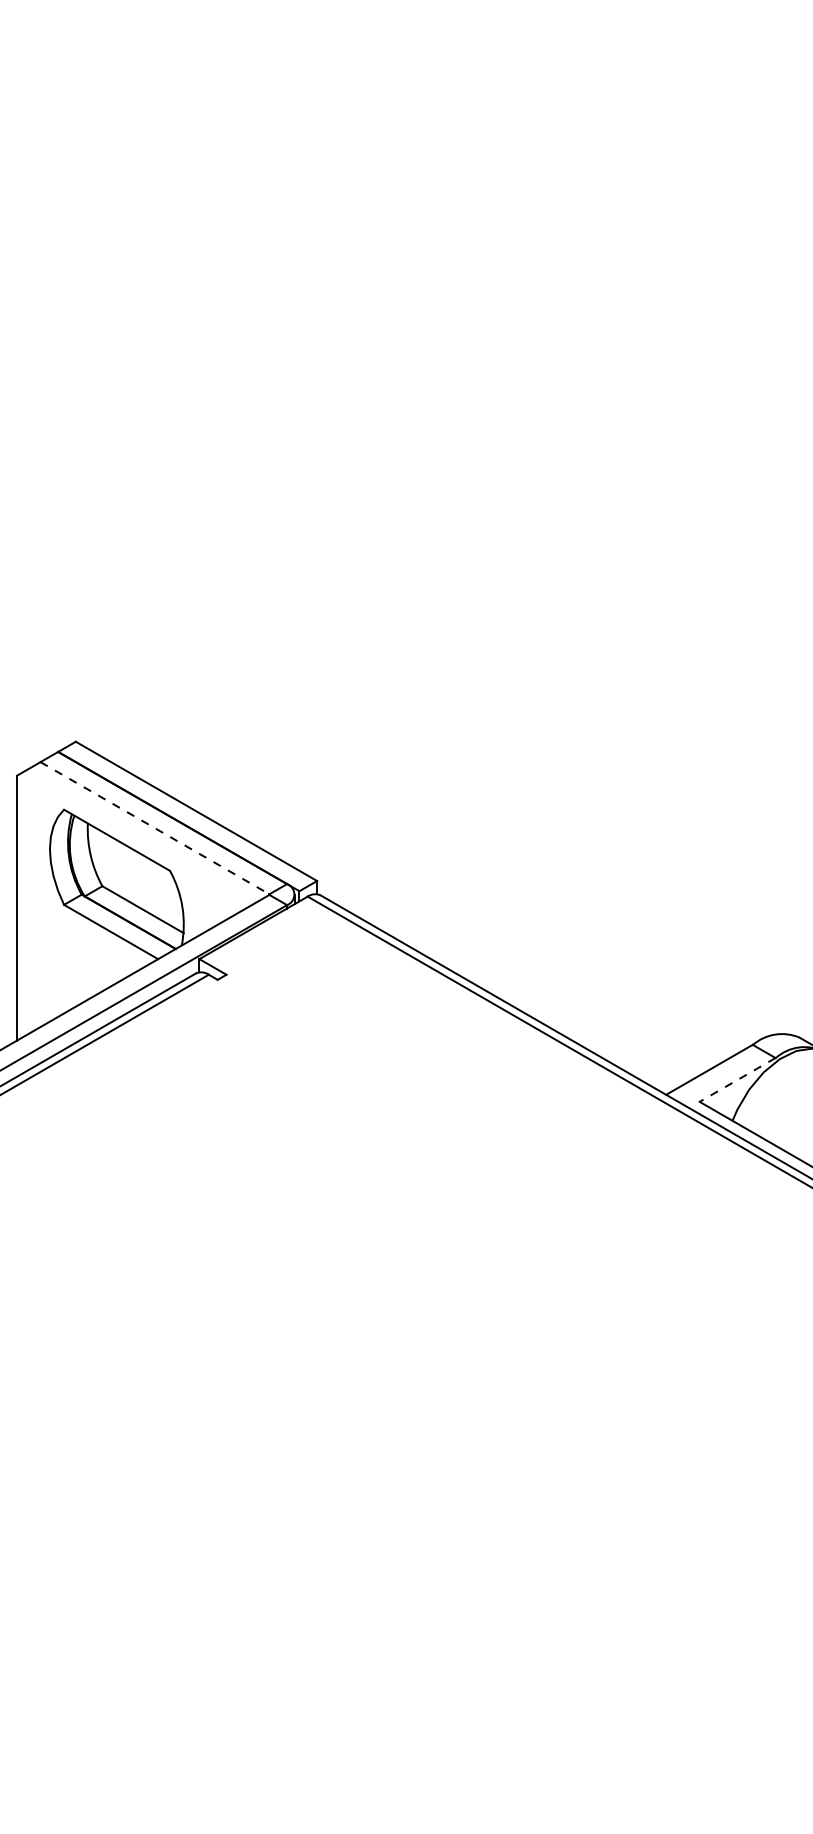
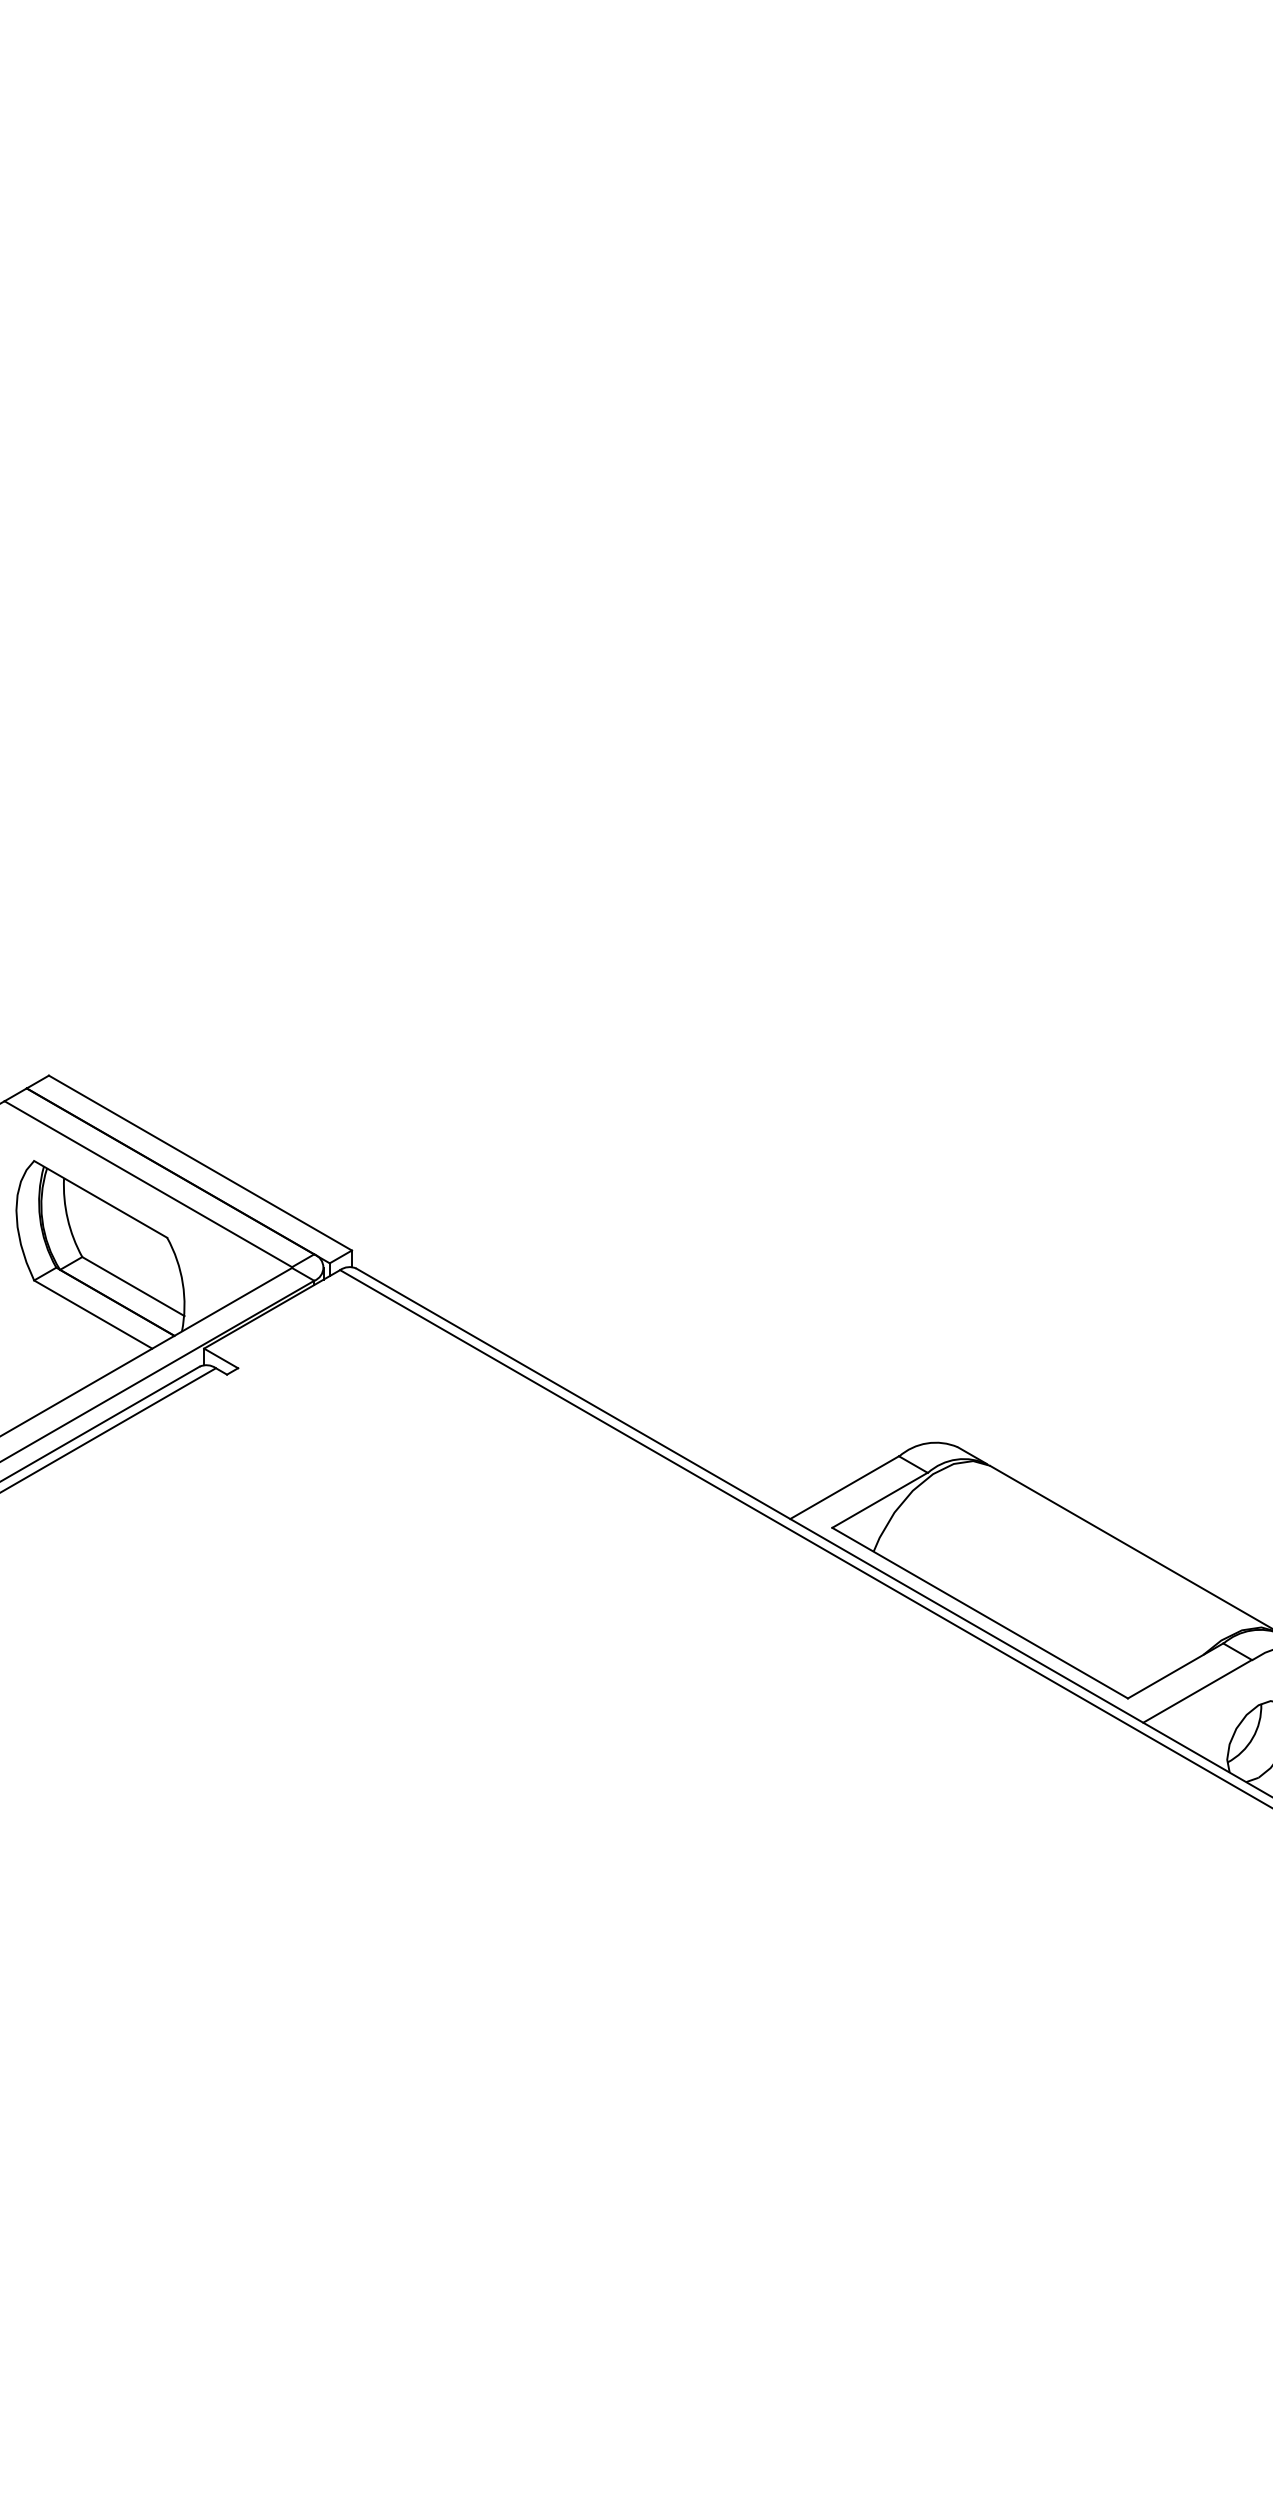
line: (155, 828) -> (148, 1184), dashed -> solid
line: (737, 1080) -> (879, 1500), dashed -> solid

